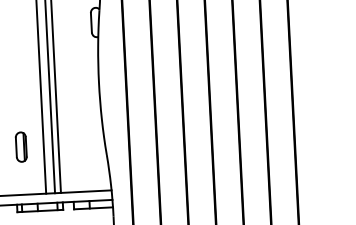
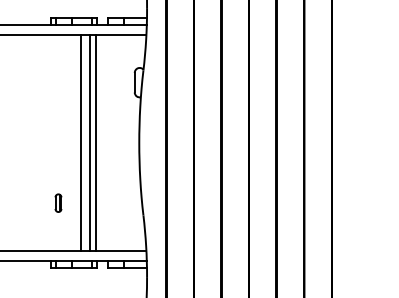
part: (21, 146) -> (58, 202), size x0.6

